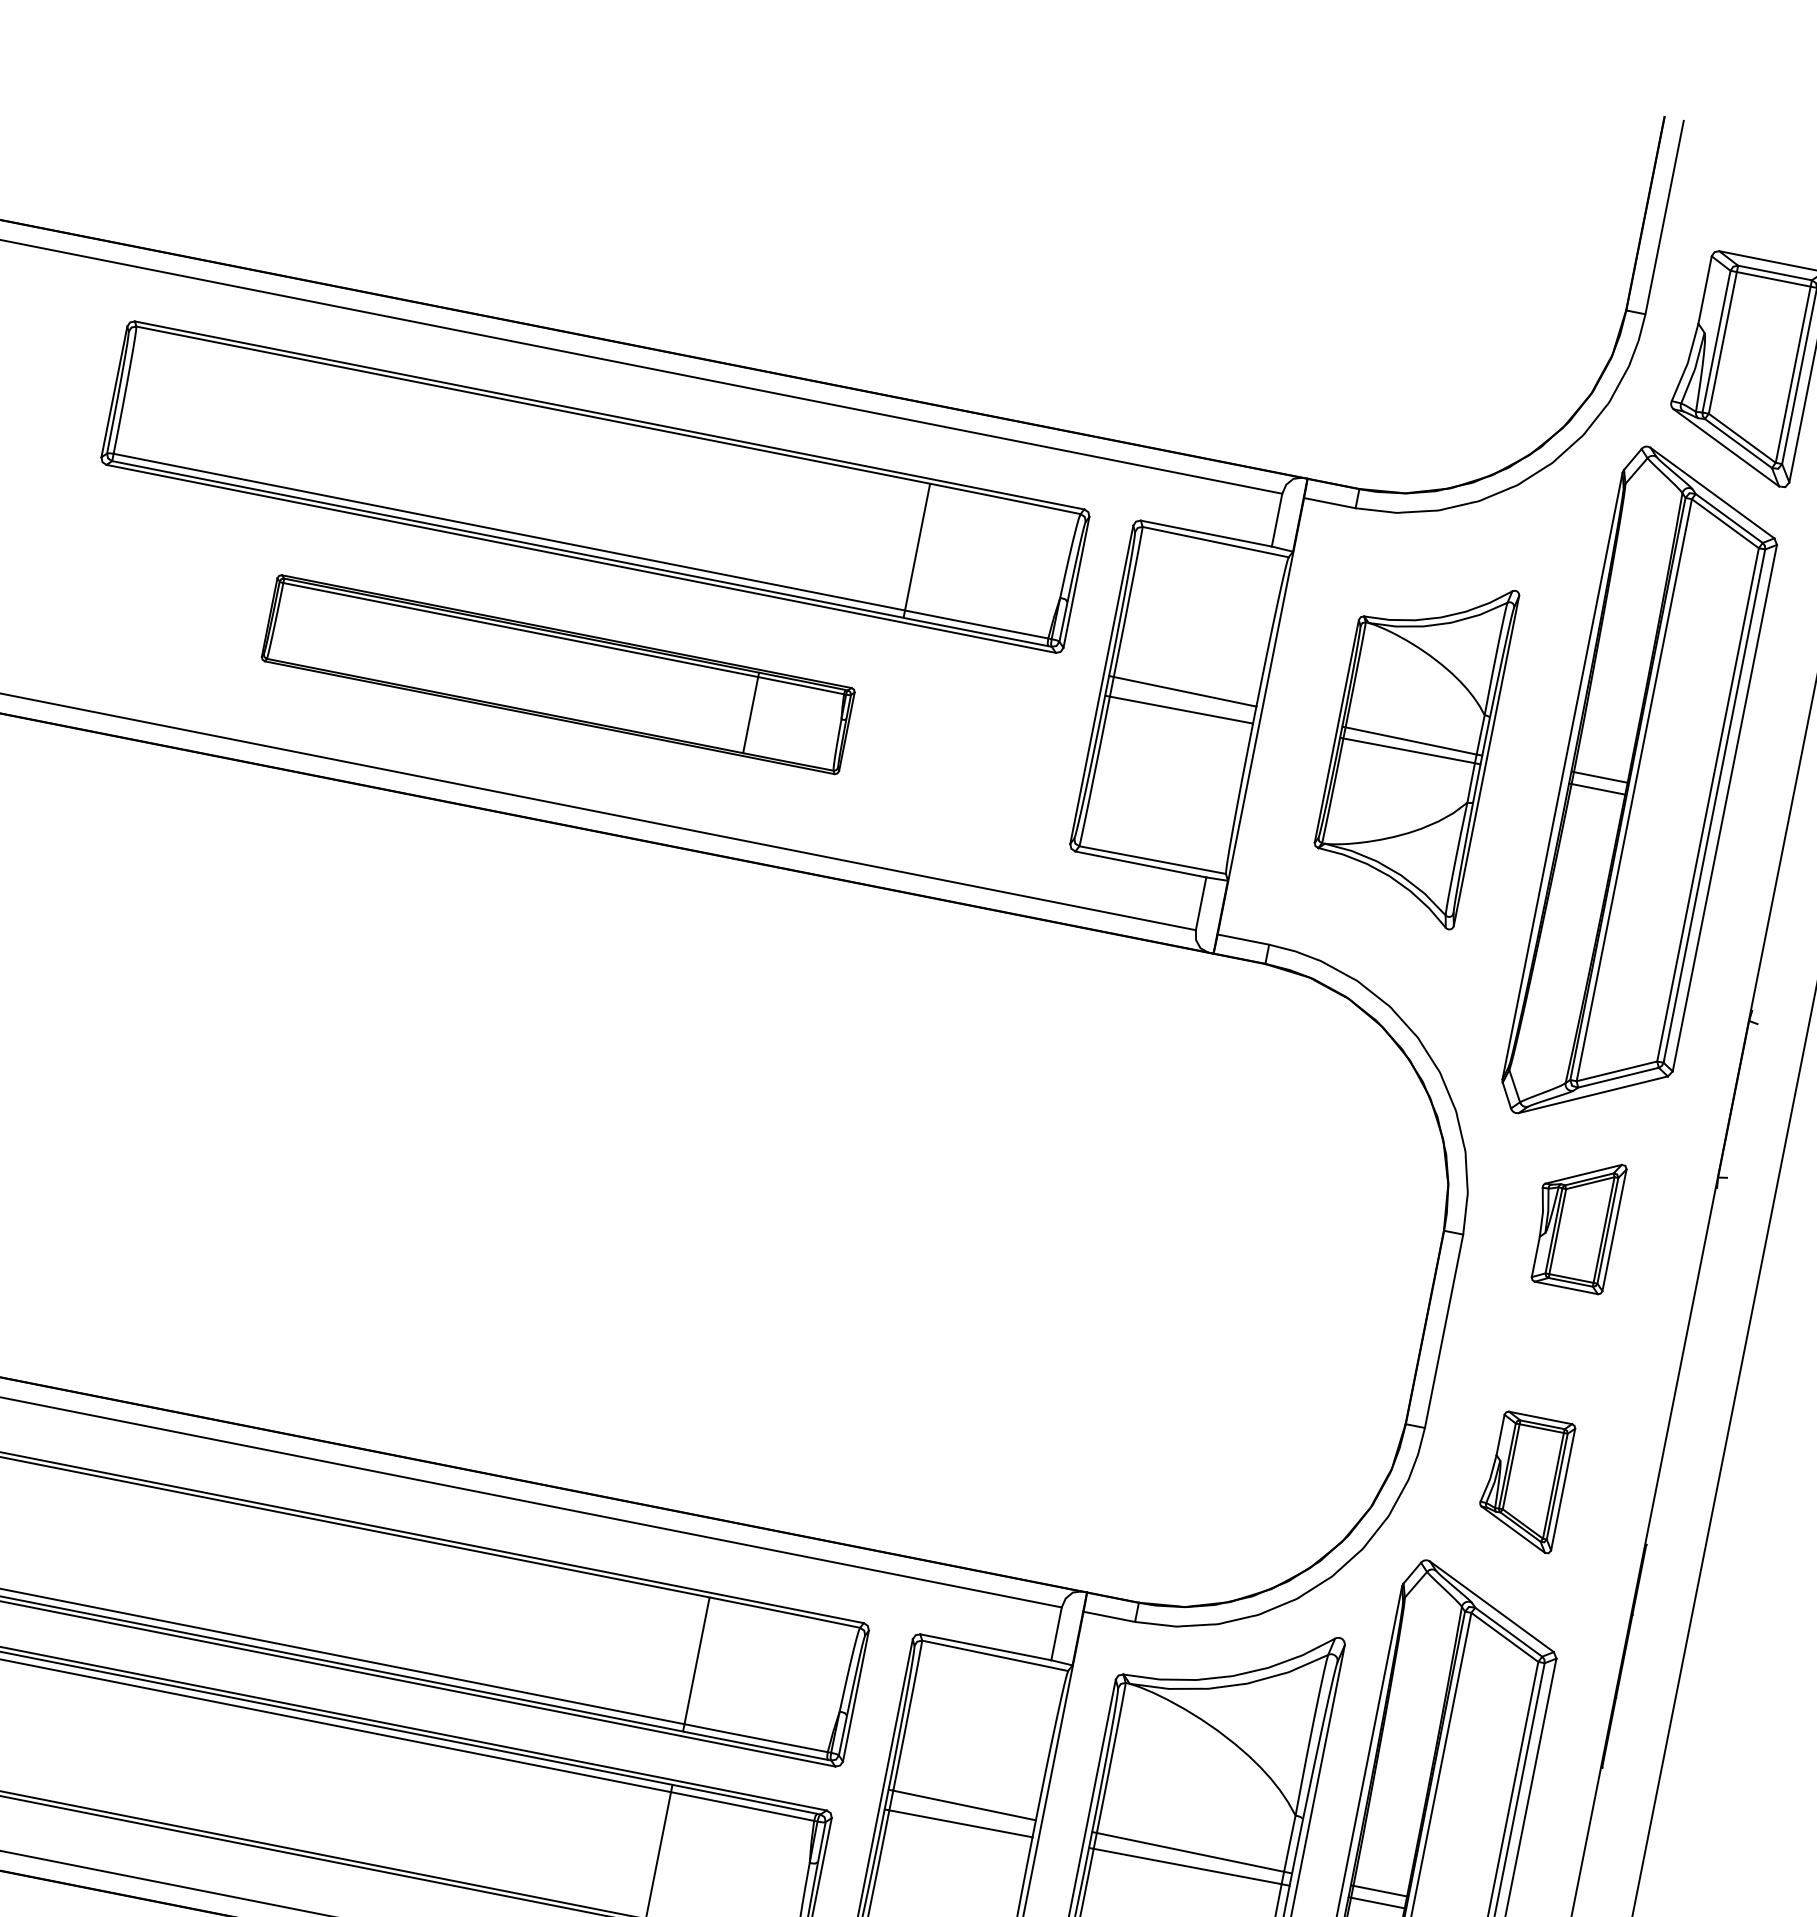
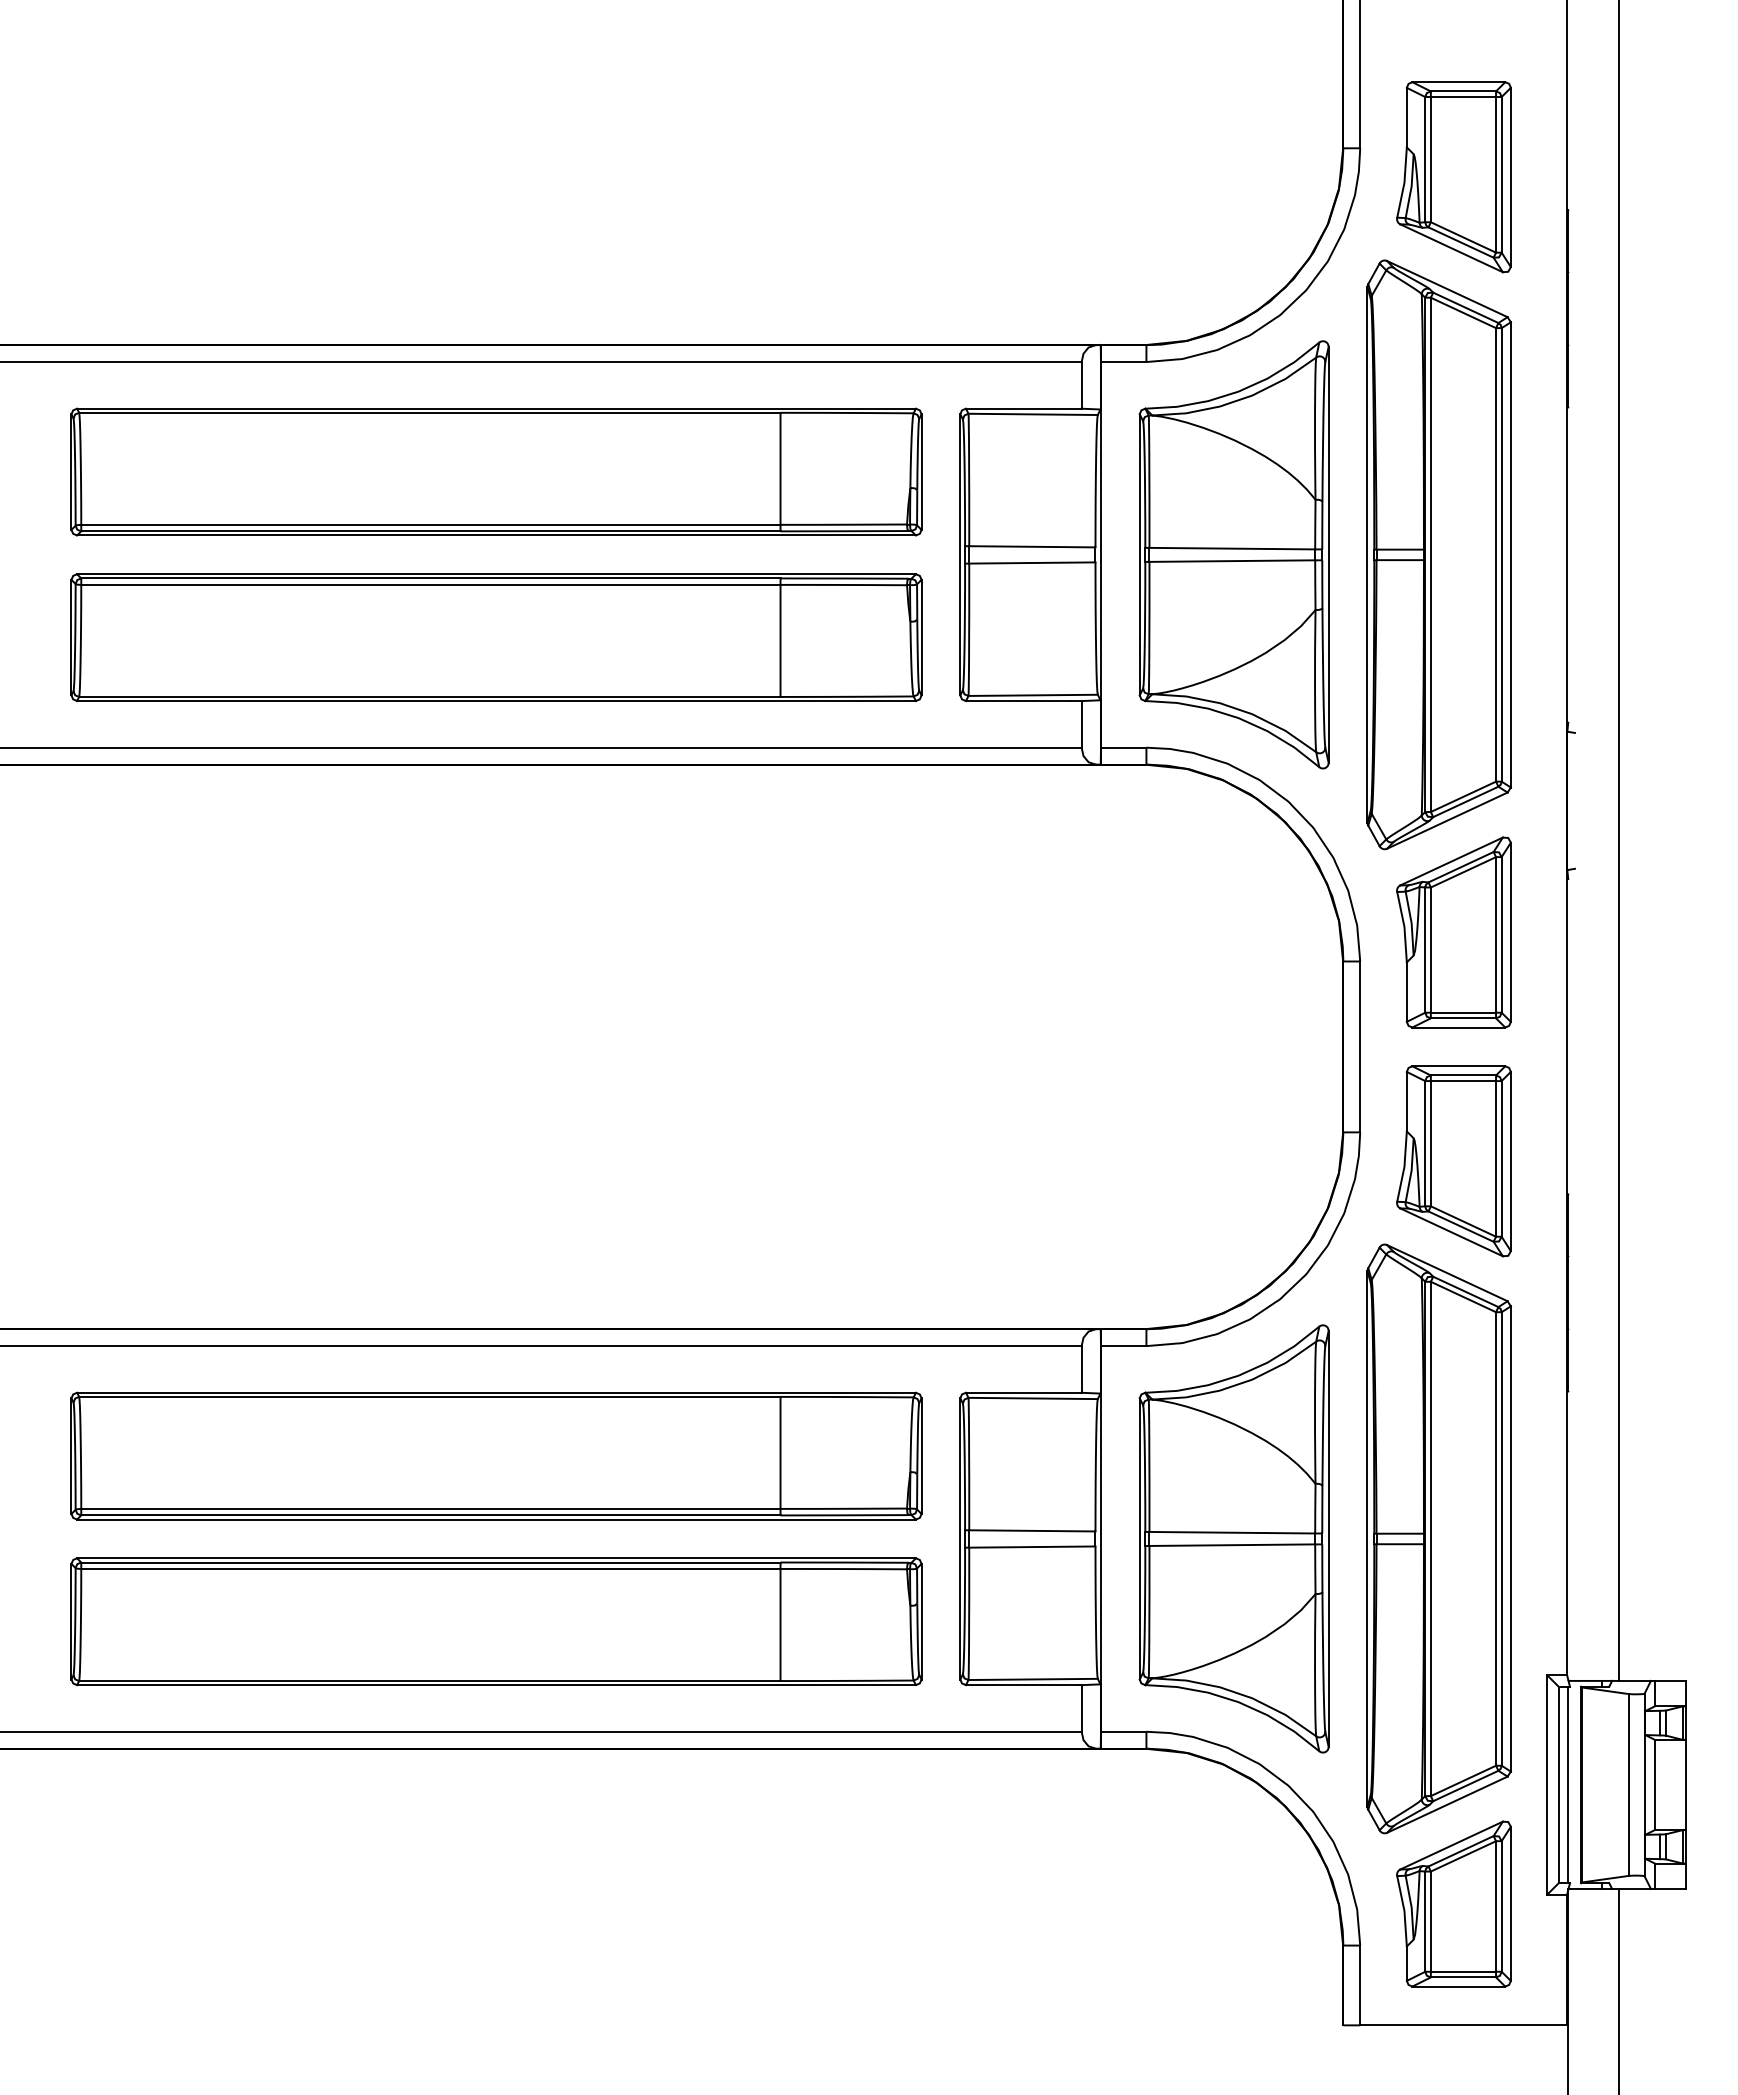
part: (558, 674) -> (496, 637), size x1.67
part: (1411, 745) -> (1233, 554), size x1.43
part: (1575, 1222) -> (1453, 932), size x1.67
part: (1523, 1481) -> (1453, 1161), size x1.67

